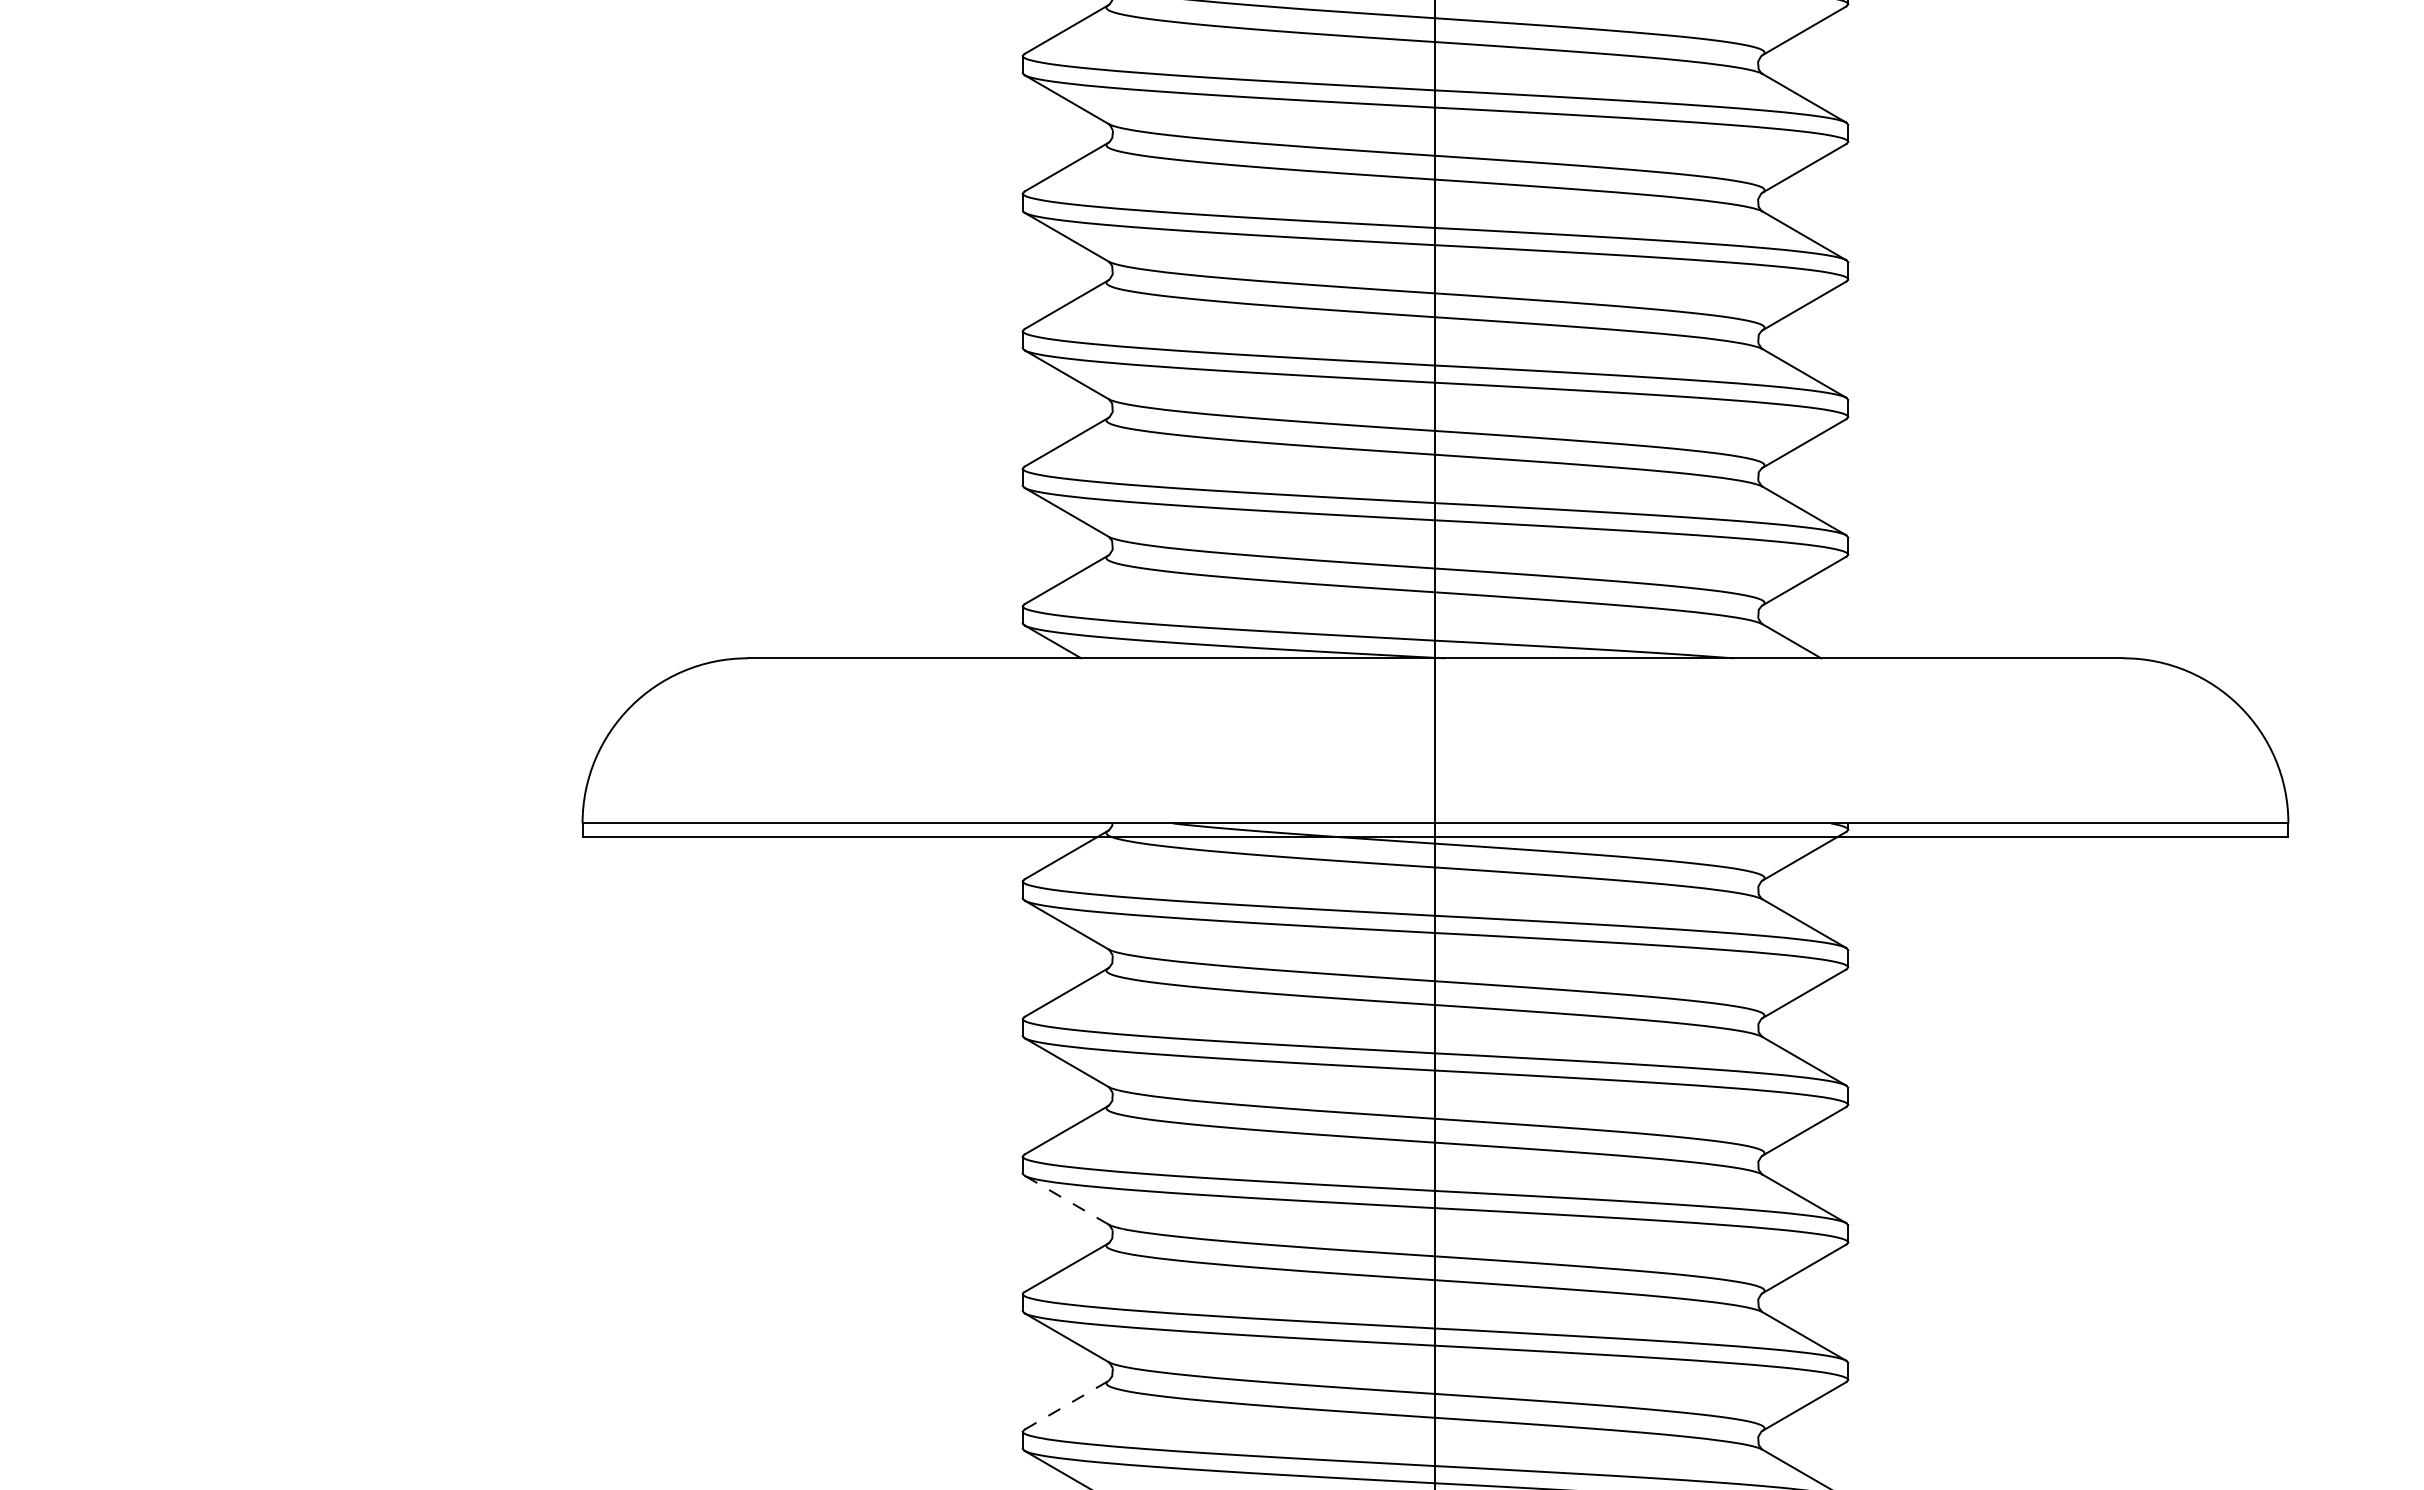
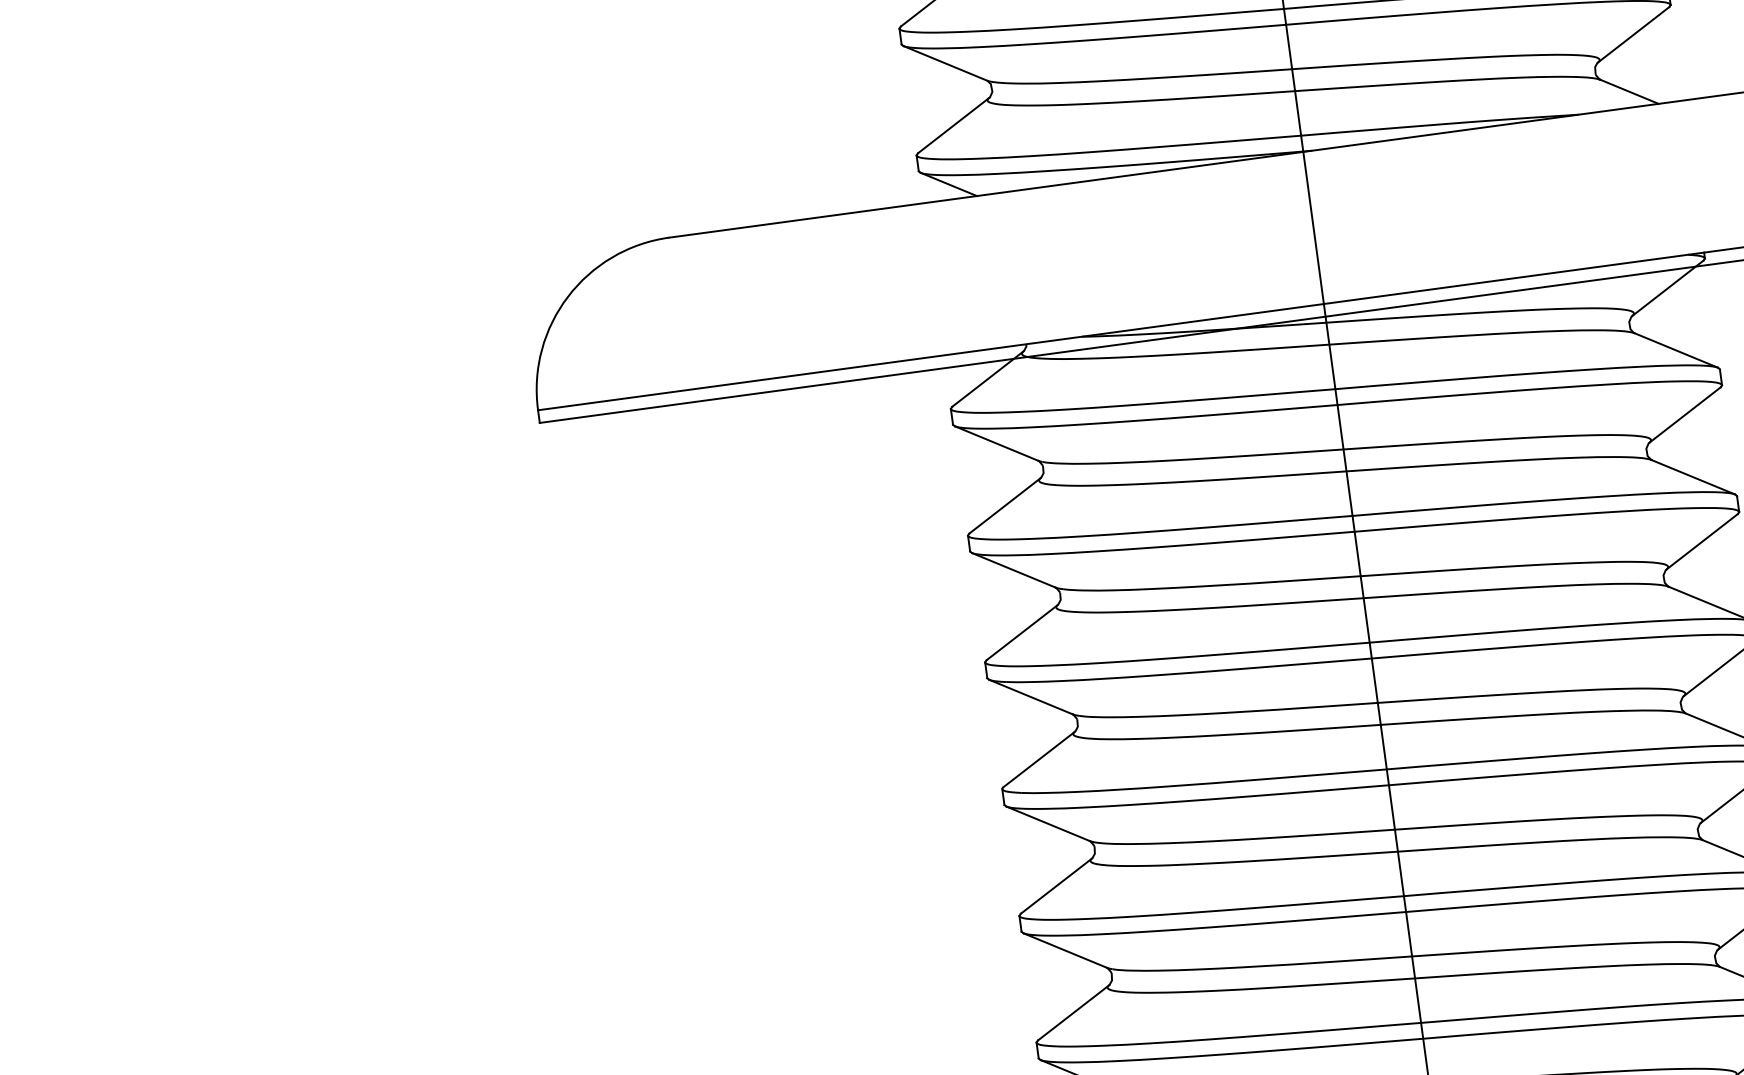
line: (1066, 1200) -> (1030, 697), dashed -> solid
line: (1066, 1405) -> (1056, 886), dashed -> solid

